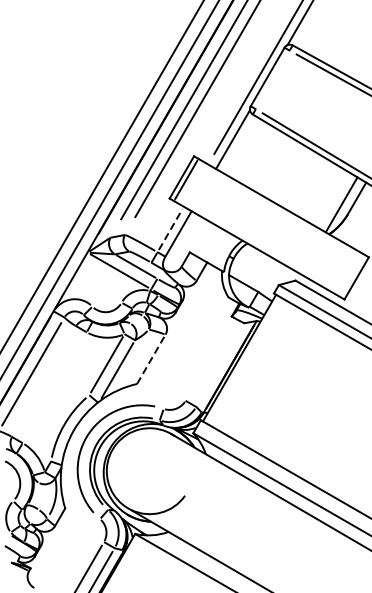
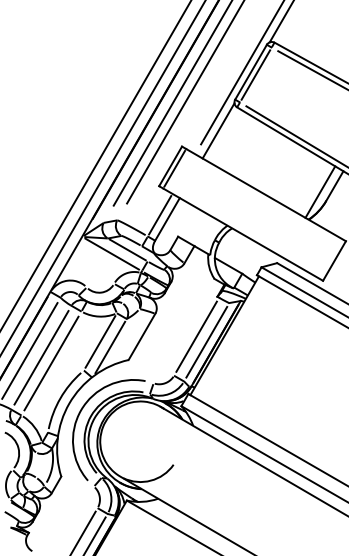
line: (272, 79) -> (255, 74), added
line: (171, 228) -> (160, 214), dashed -> solid
line: (151, 358) -> (142, 336), dashed -> solid
line: (209, 358) -> (196, 336), added
line: (220, 364) -> (206, 341), added
line: (44, 381) -> (41, 357), added
line: (54, 387) -> (51, 363), added

